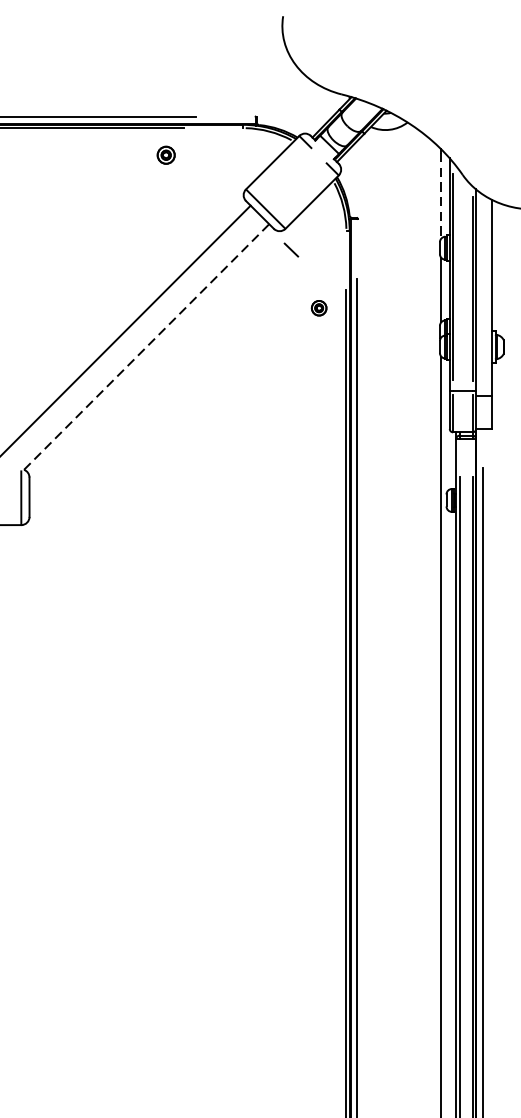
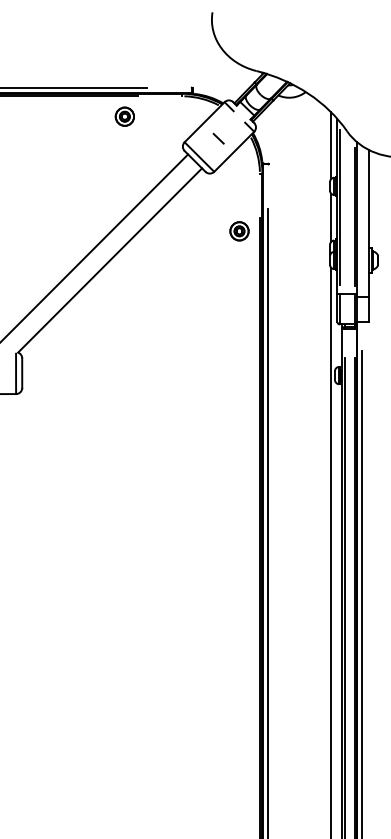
part: (165, 155) -> (124, 116), size x1.43
line: (441, 196) -> (331, 147), dashed -> solid
line: (291, 249) -> (218, 138), moved
part: (319, 308) -> (239, 231), size x1.67
line: (147, 347) -> (110, 260), dashed -> solid

